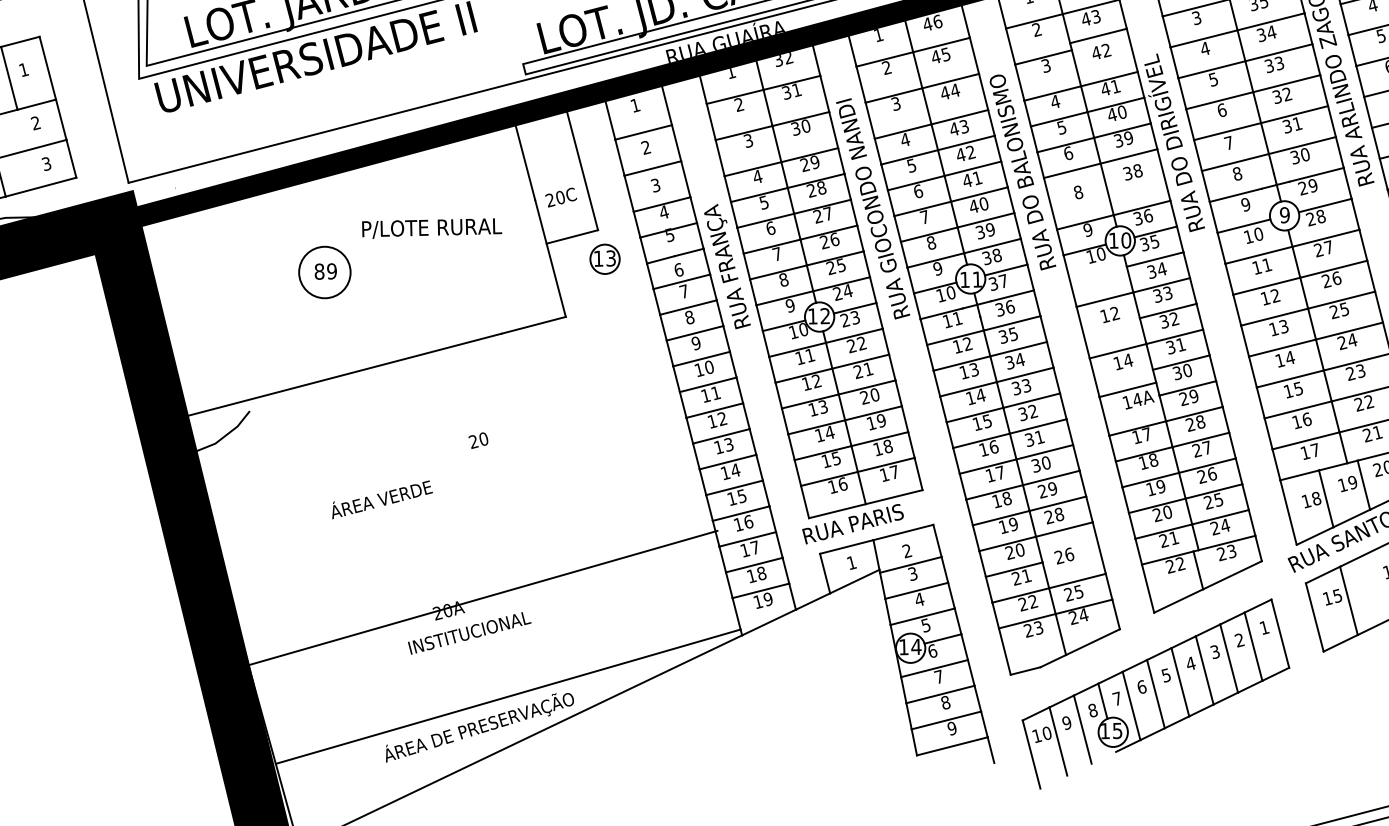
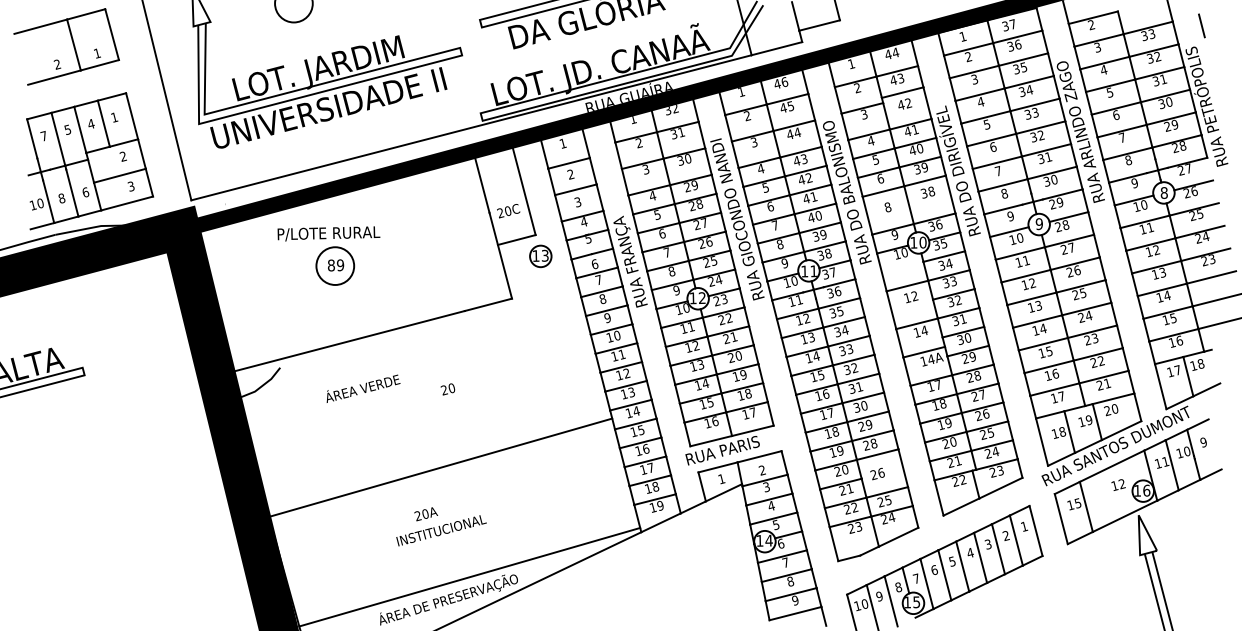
text: (431, 228) -> (328, 233), moved
text: (382, 499) -> (363, 388), moved
line: (483, 597) -> (440, 467), moved

